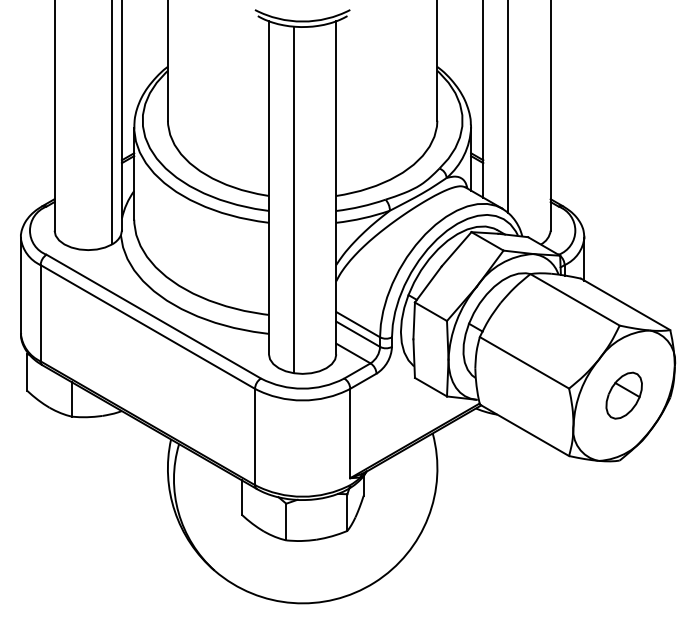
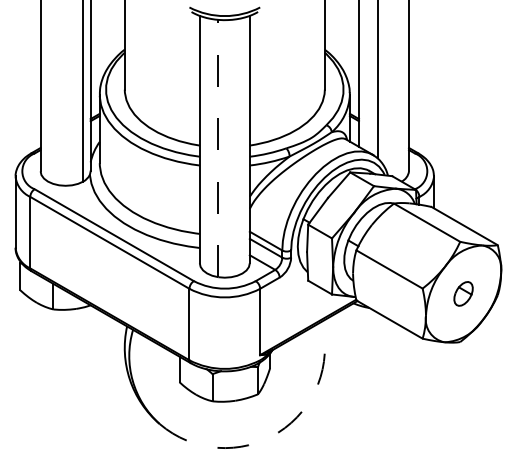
line: (294, 199) -> (218, 148), solid -> dashed
part: (624, 395) -> (463, 293), size x0.7
arc: (374, 582) -> (278, 432), solid -> dashed

